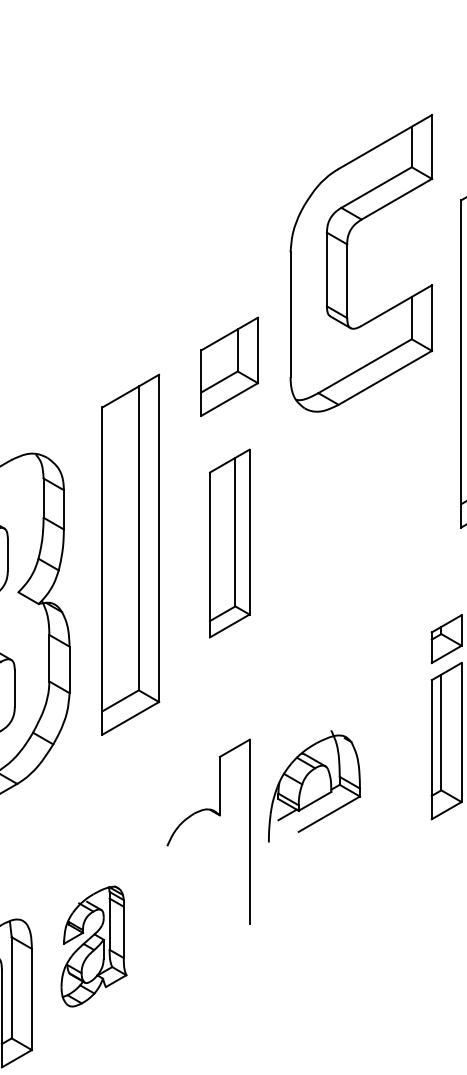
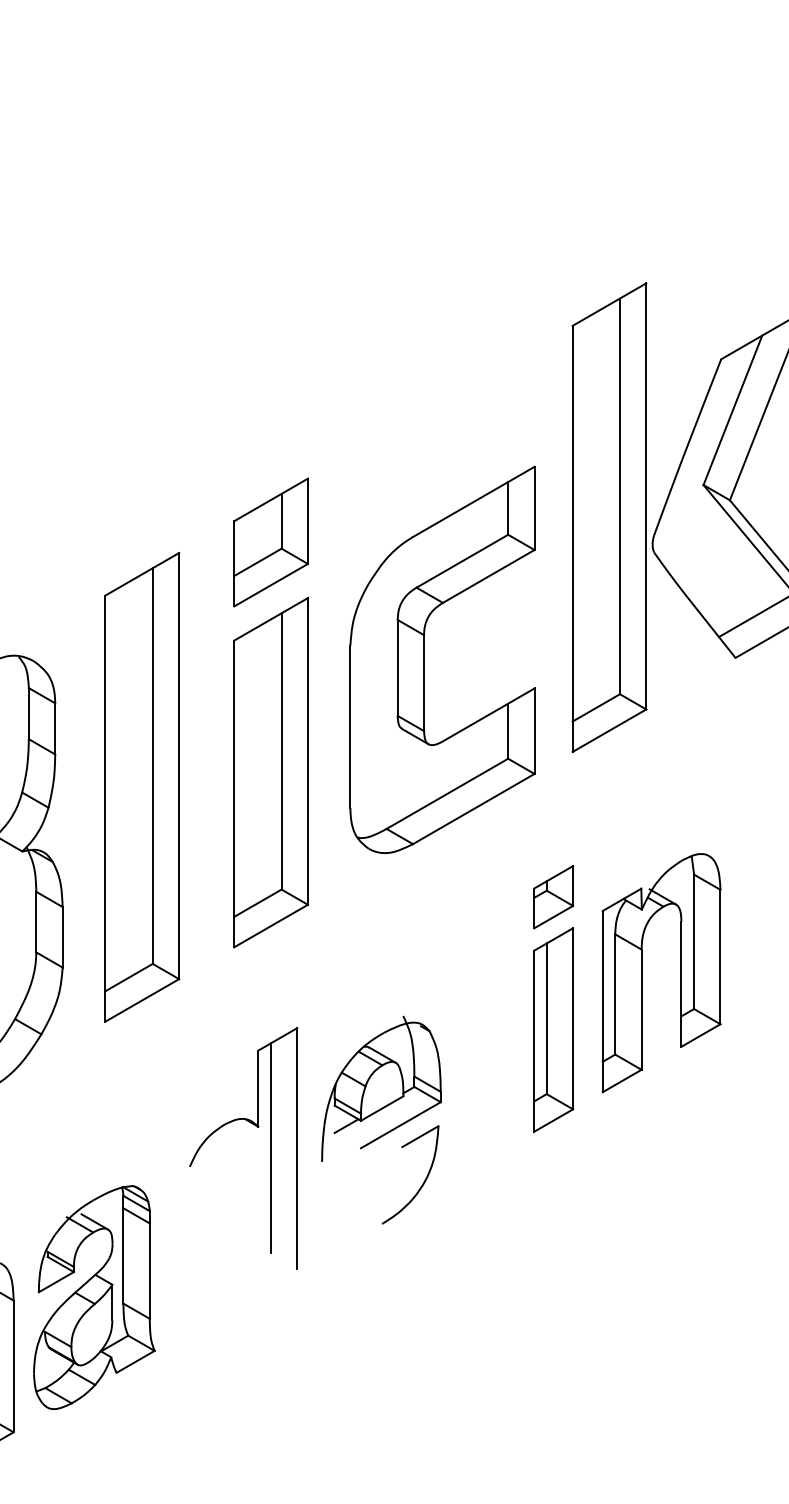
part: (347, 263) -> (424, 659), moved
part: (229, 543) -> (271, 772), size x1.43
line: (229, 832) -> (270, 1148), added
part: (346, 857) -> (423, 1181), added
part: (94, 946) -> (94, 1297), size x1.43

